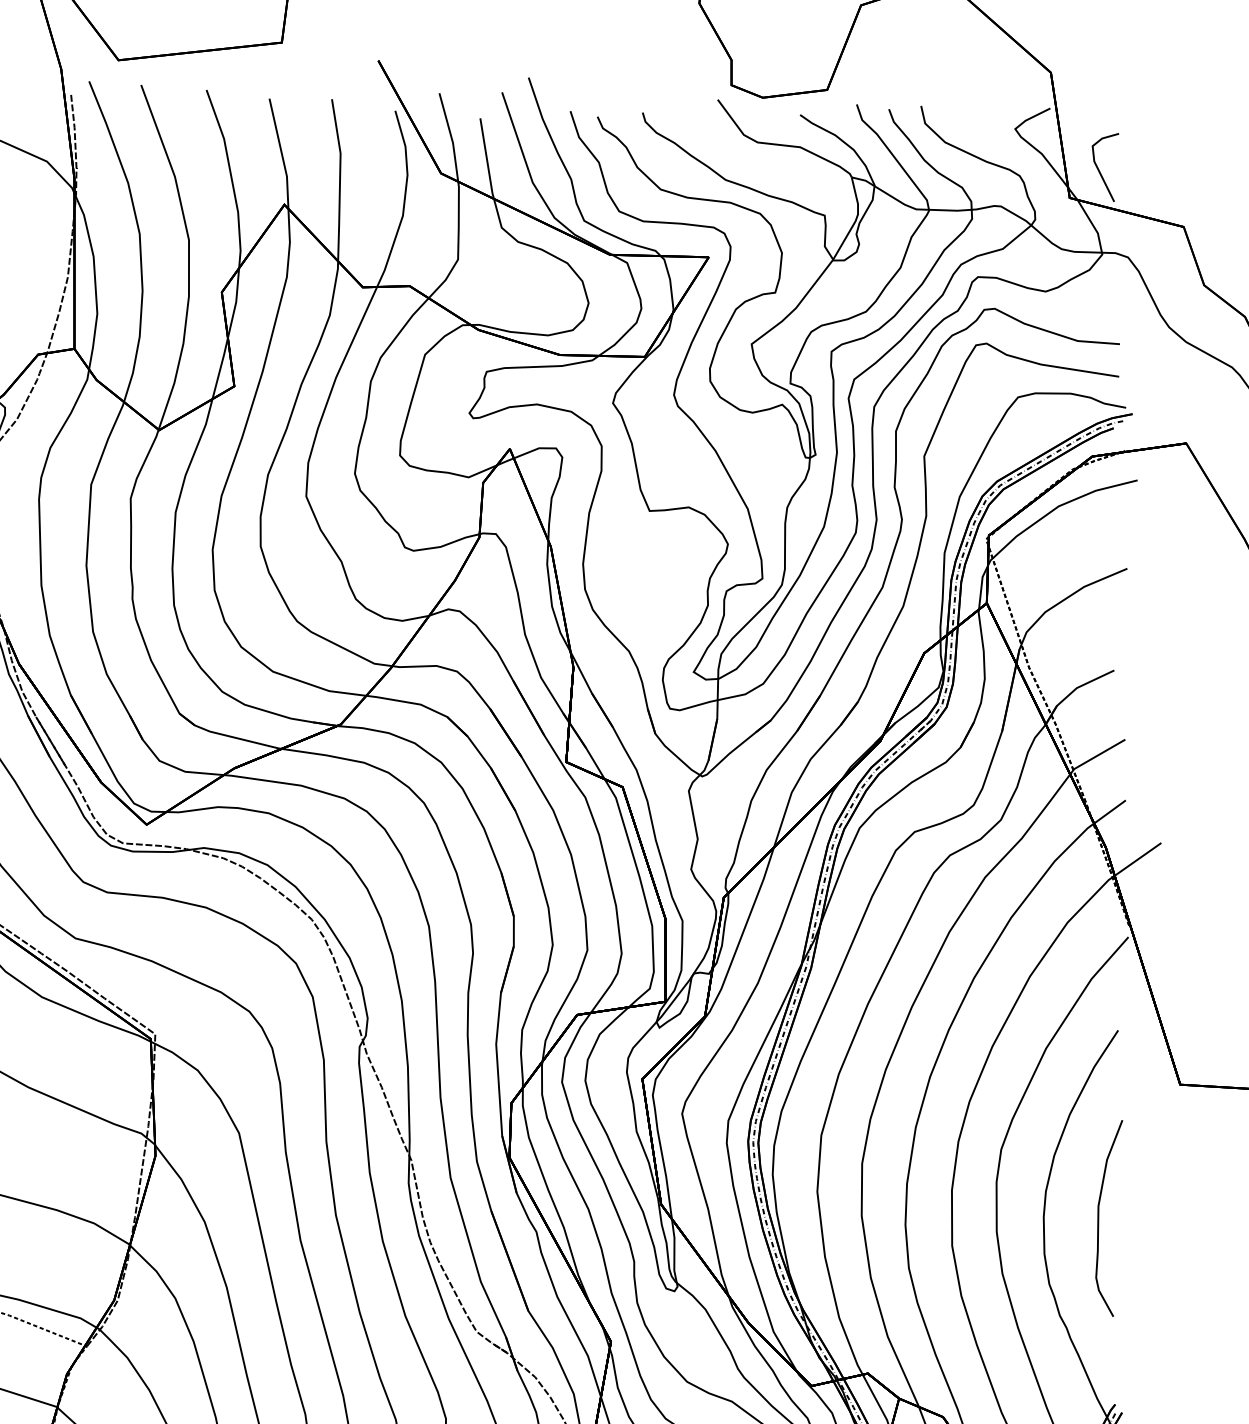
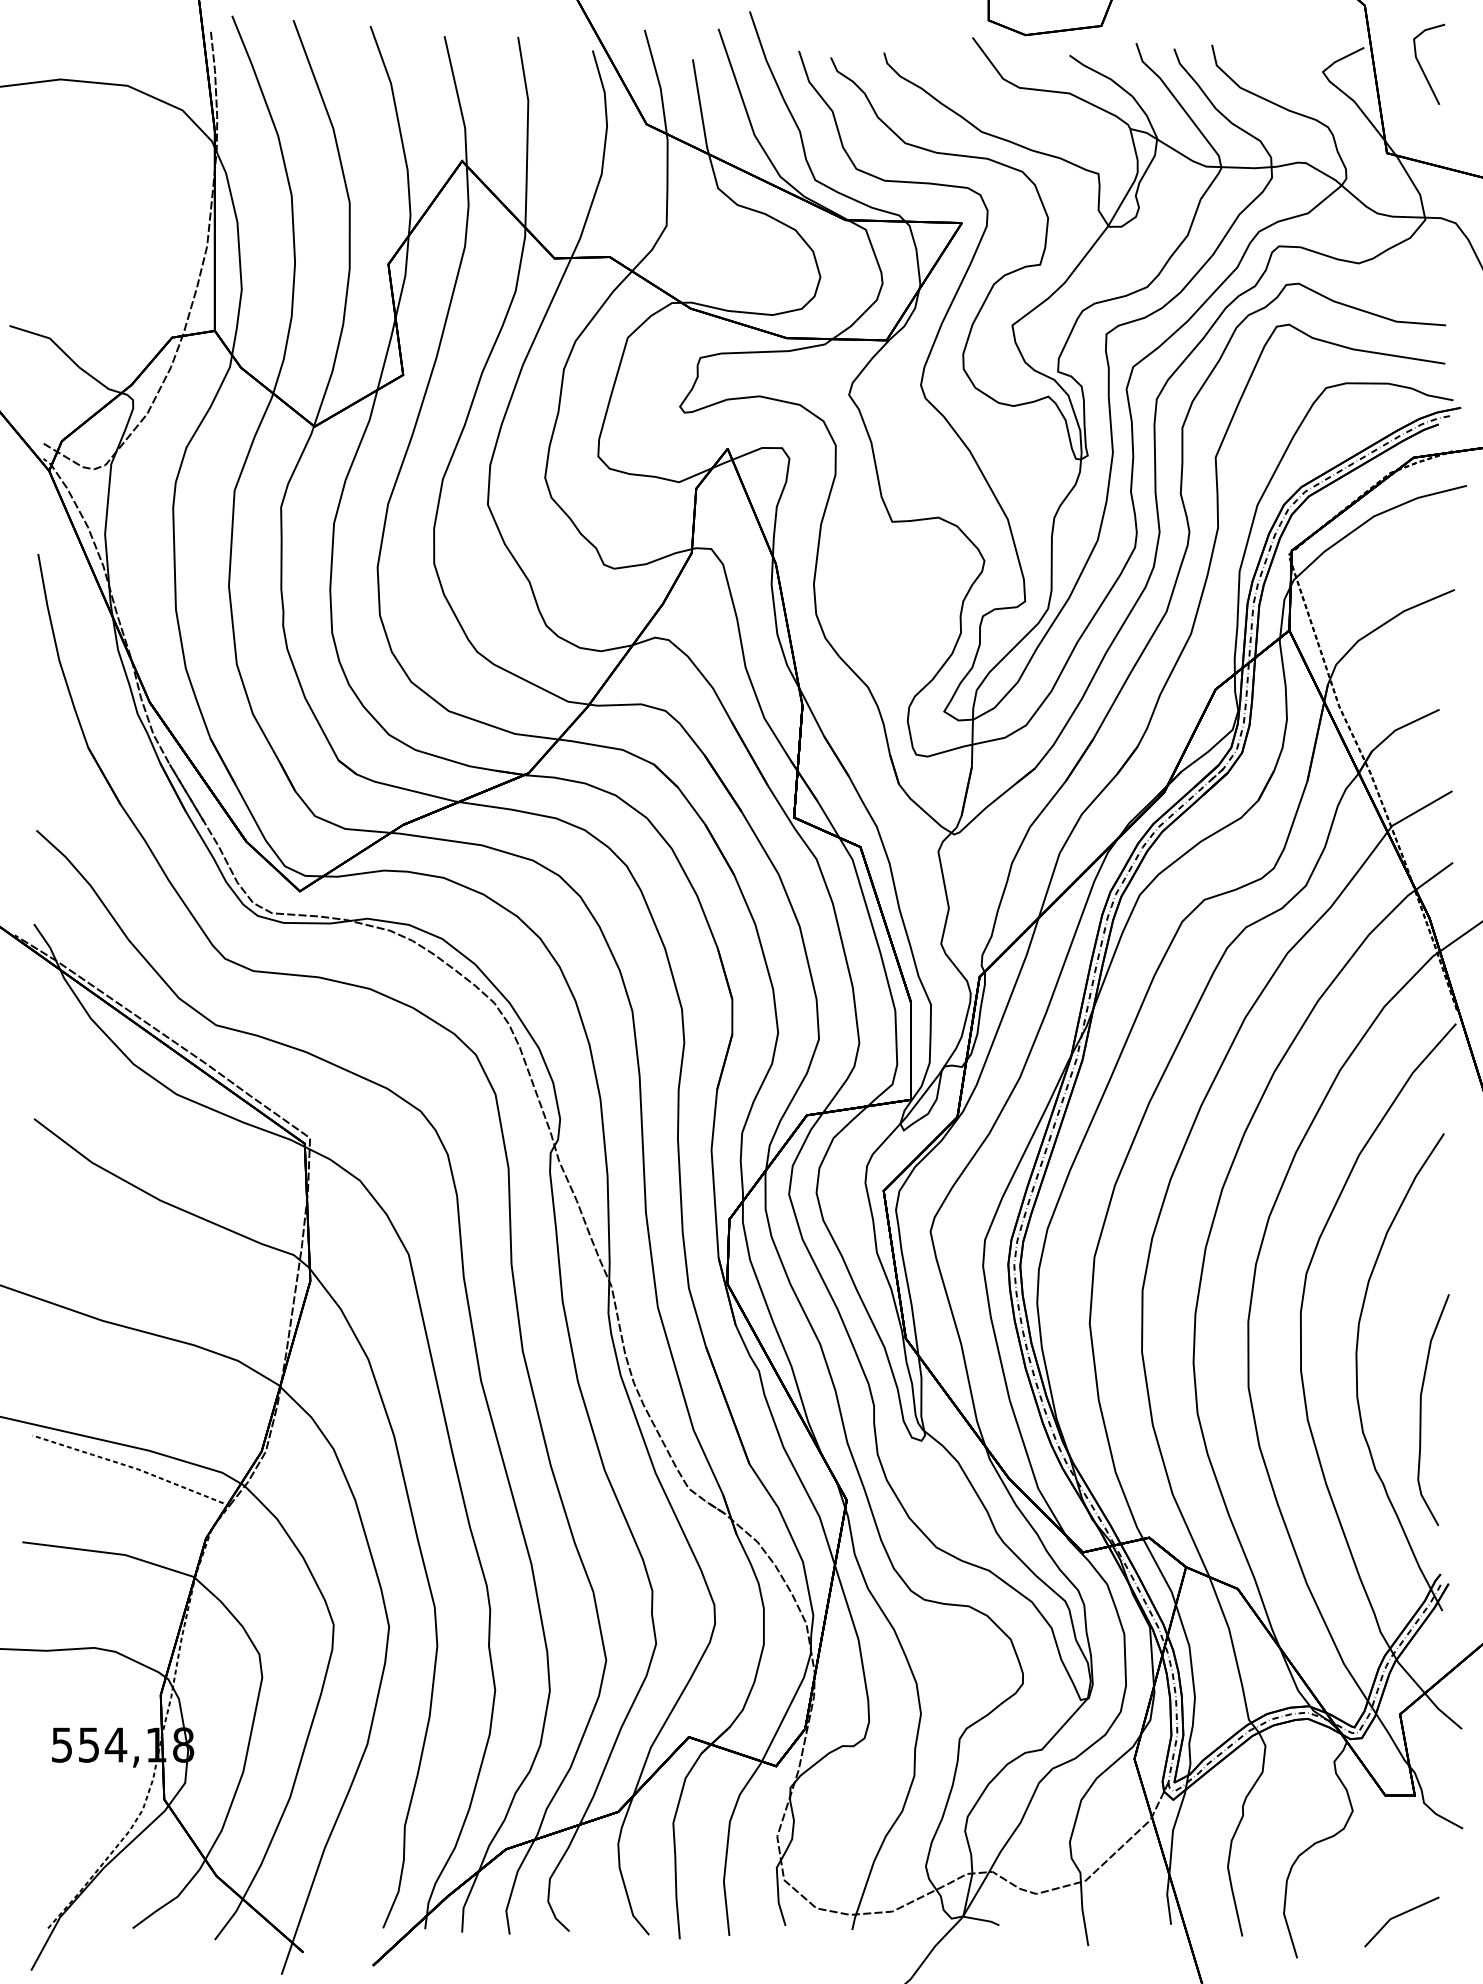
line: (1099, 170) -> (1422, 67), moved
curve: (1099, 1218) -> (1421, 1409), moved

